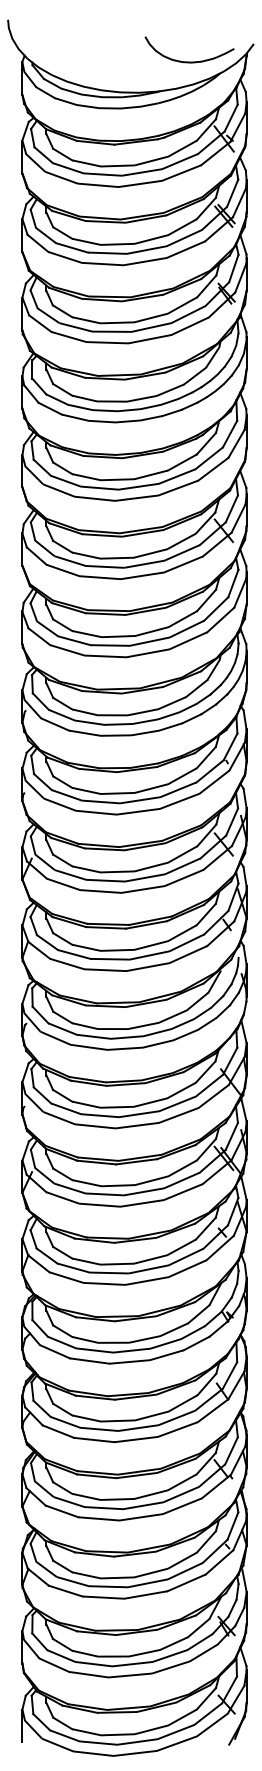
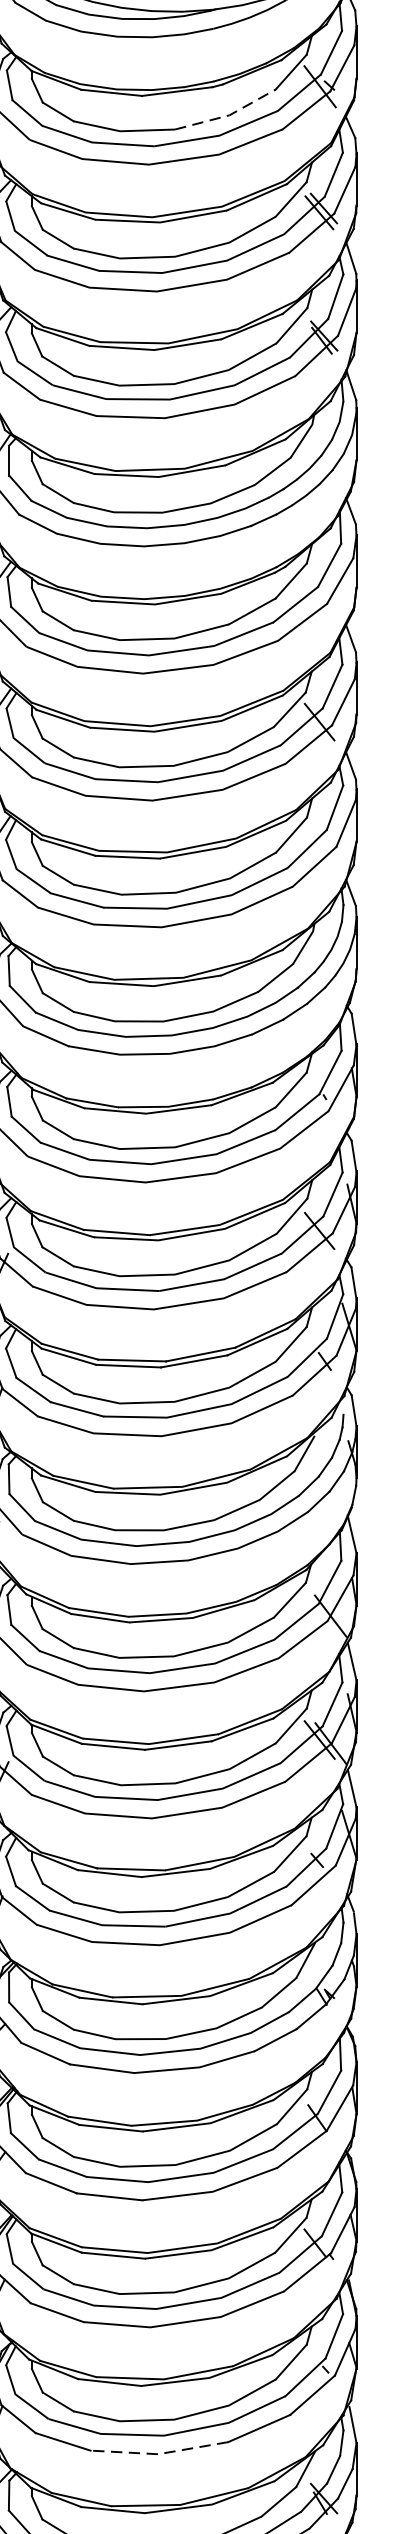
line: (168, 156) -> (229, 115), solid -> dashed
line: (124, 1598) -> (158, 2453), solid -> dashed

